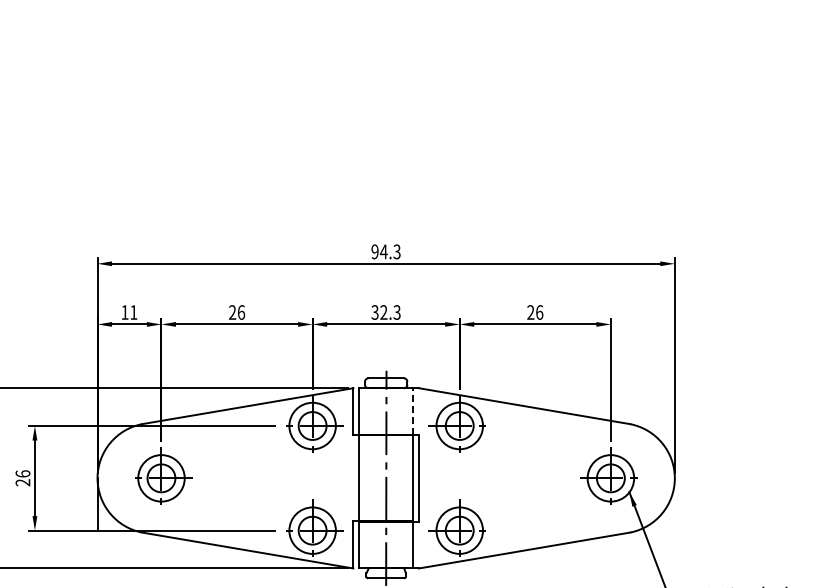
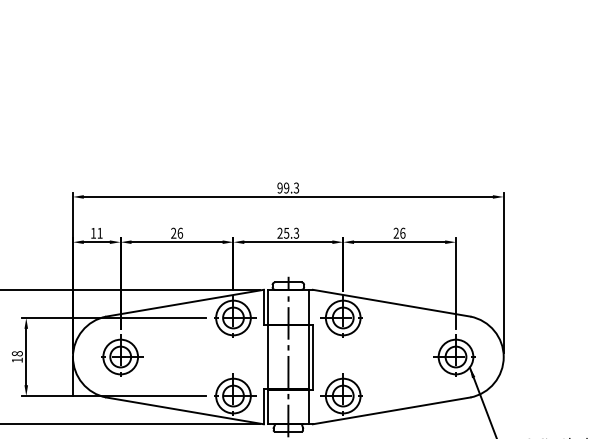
text: (383, 251) -> (286, 187), 94.3 -> 99.3
text: (379, 312) -> (283, 233), 32.3 -> 25.3
line: (413, 411) -> (308, 307), dashed -> solid
text: (22, 478) -> (17, 357), 26 -> 18

